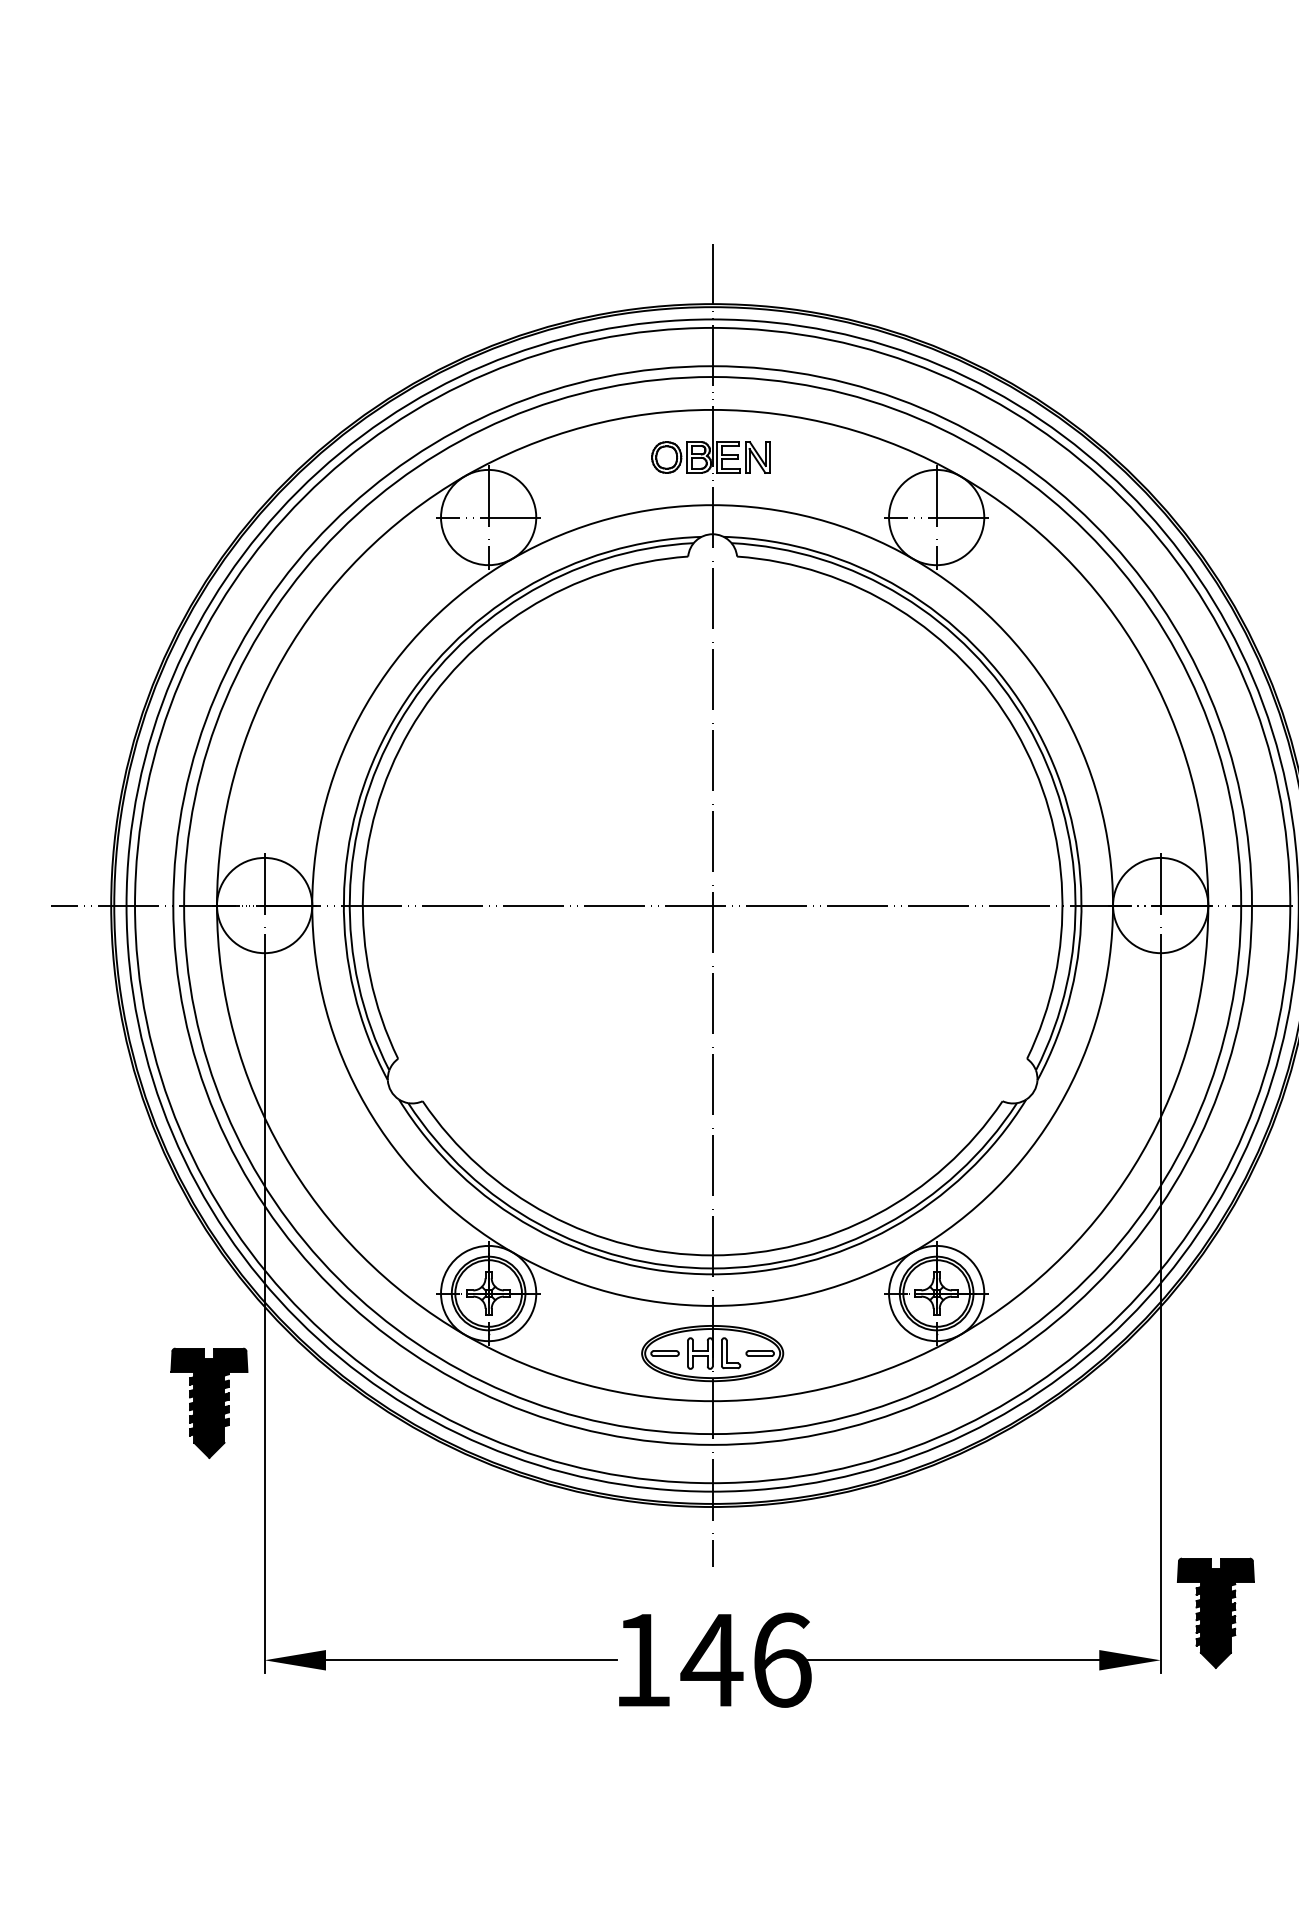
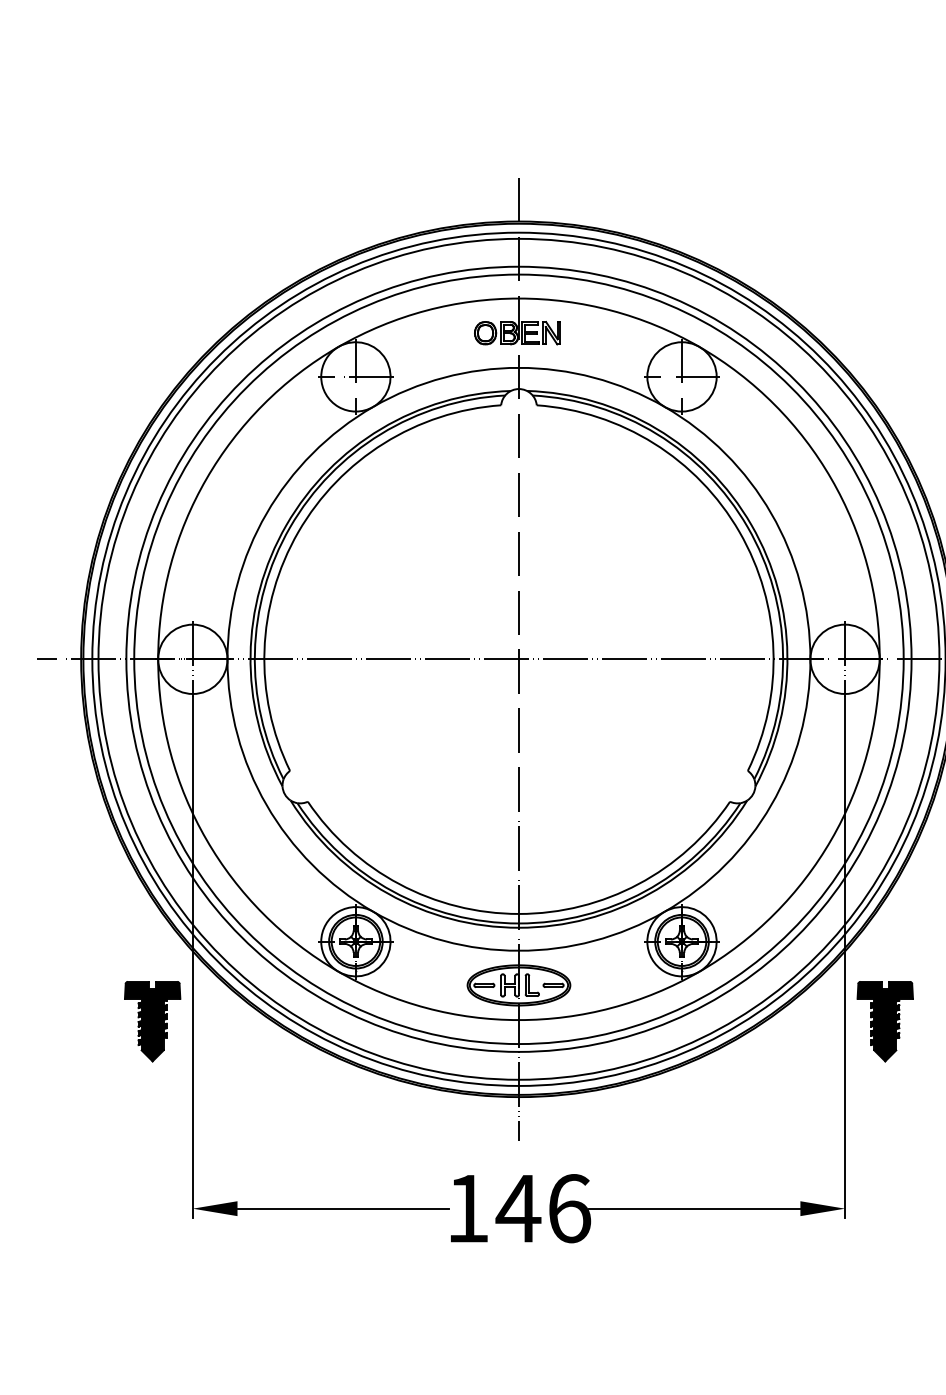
part: (1215, 1612) -> (884, 1021), moved

